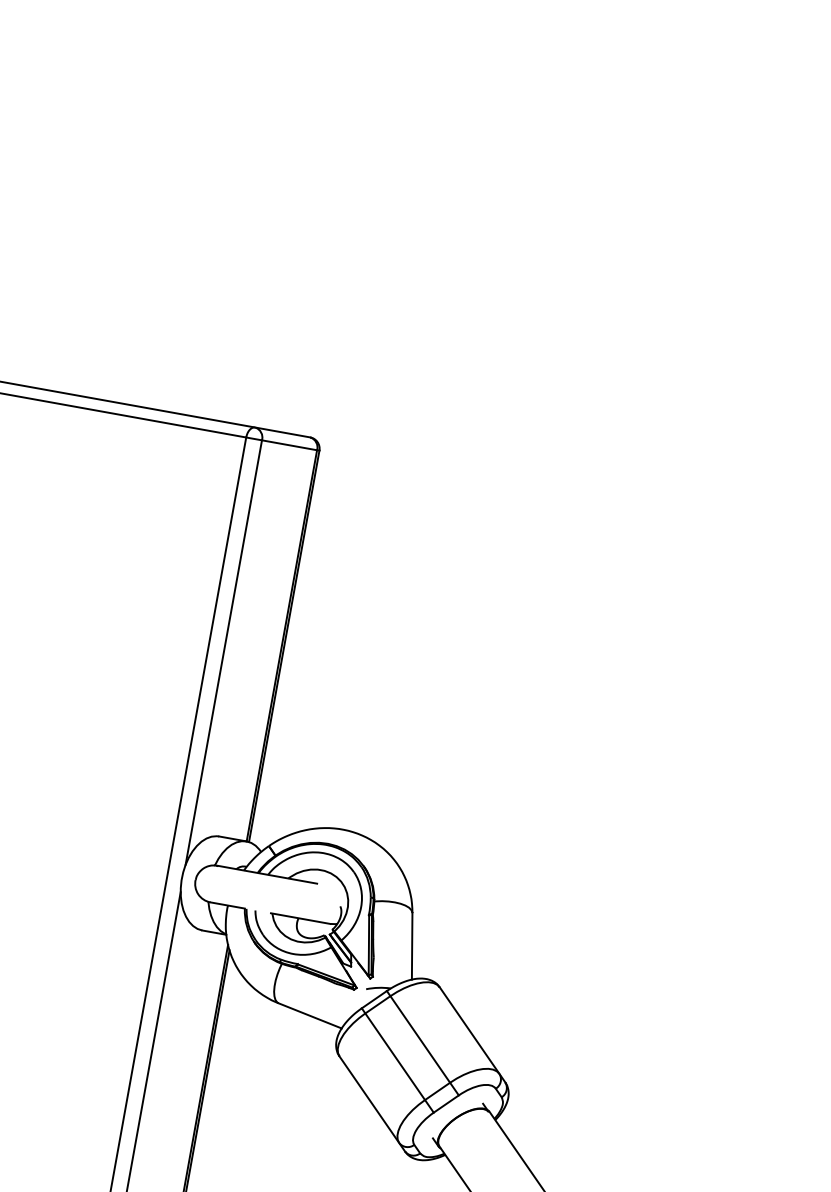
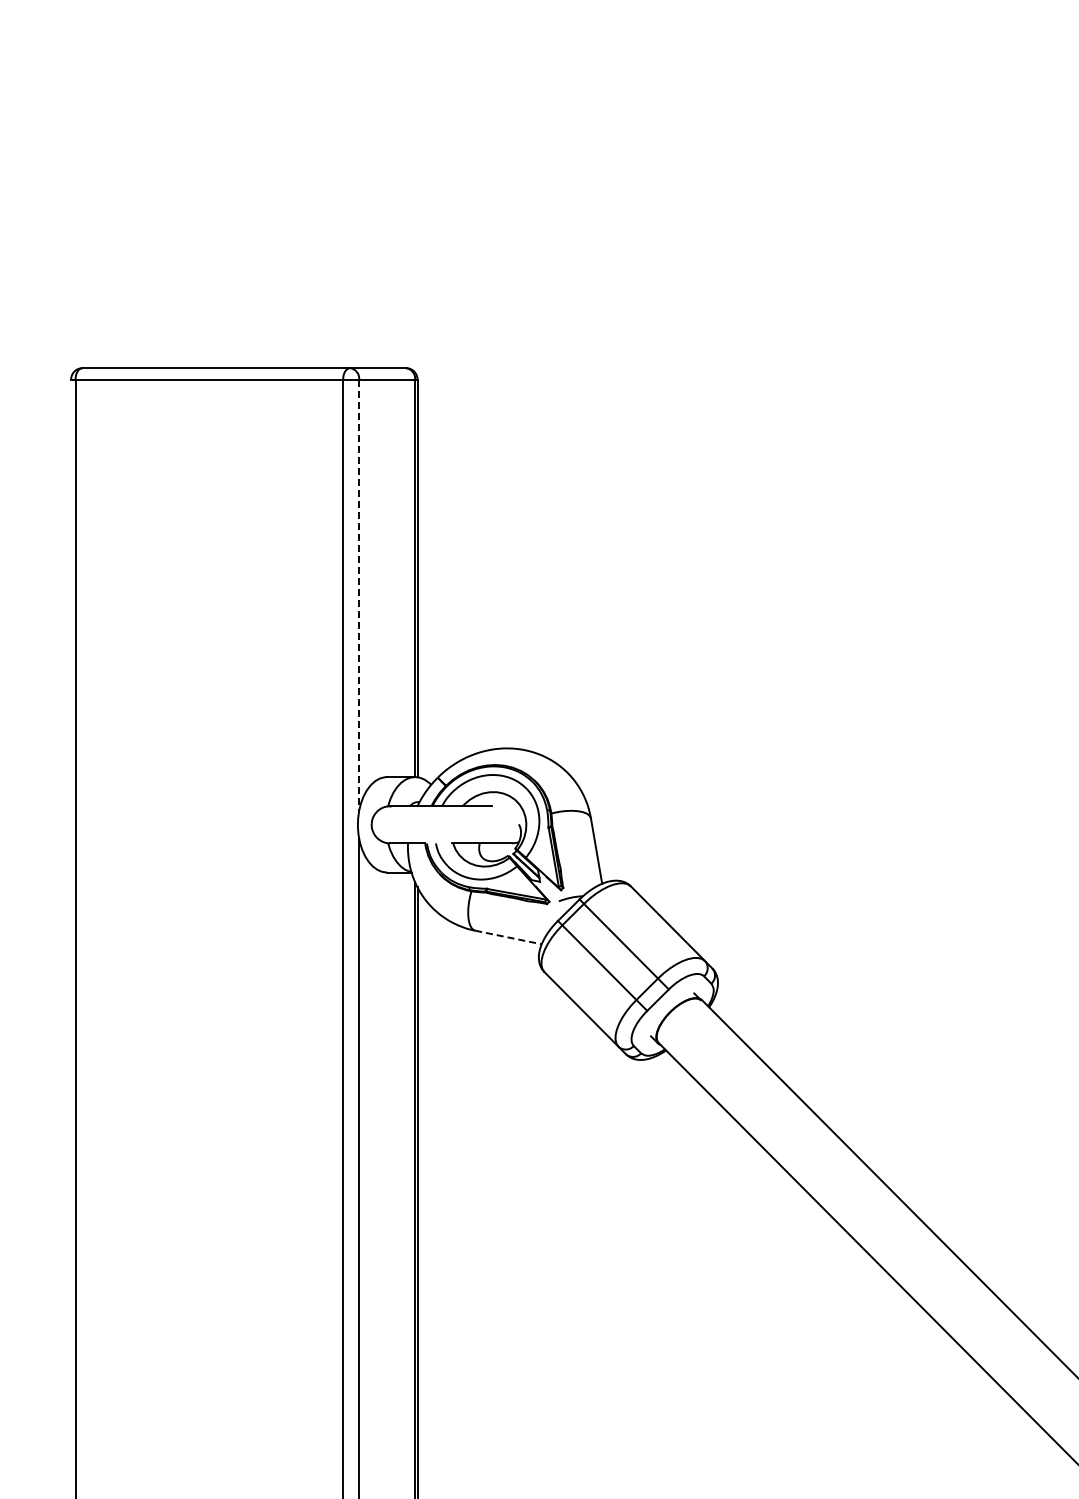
line: (224, 652) -> (359, 595), solid -> dashed
line: (310, 1015) -> (508, 937), solid -> dashed

